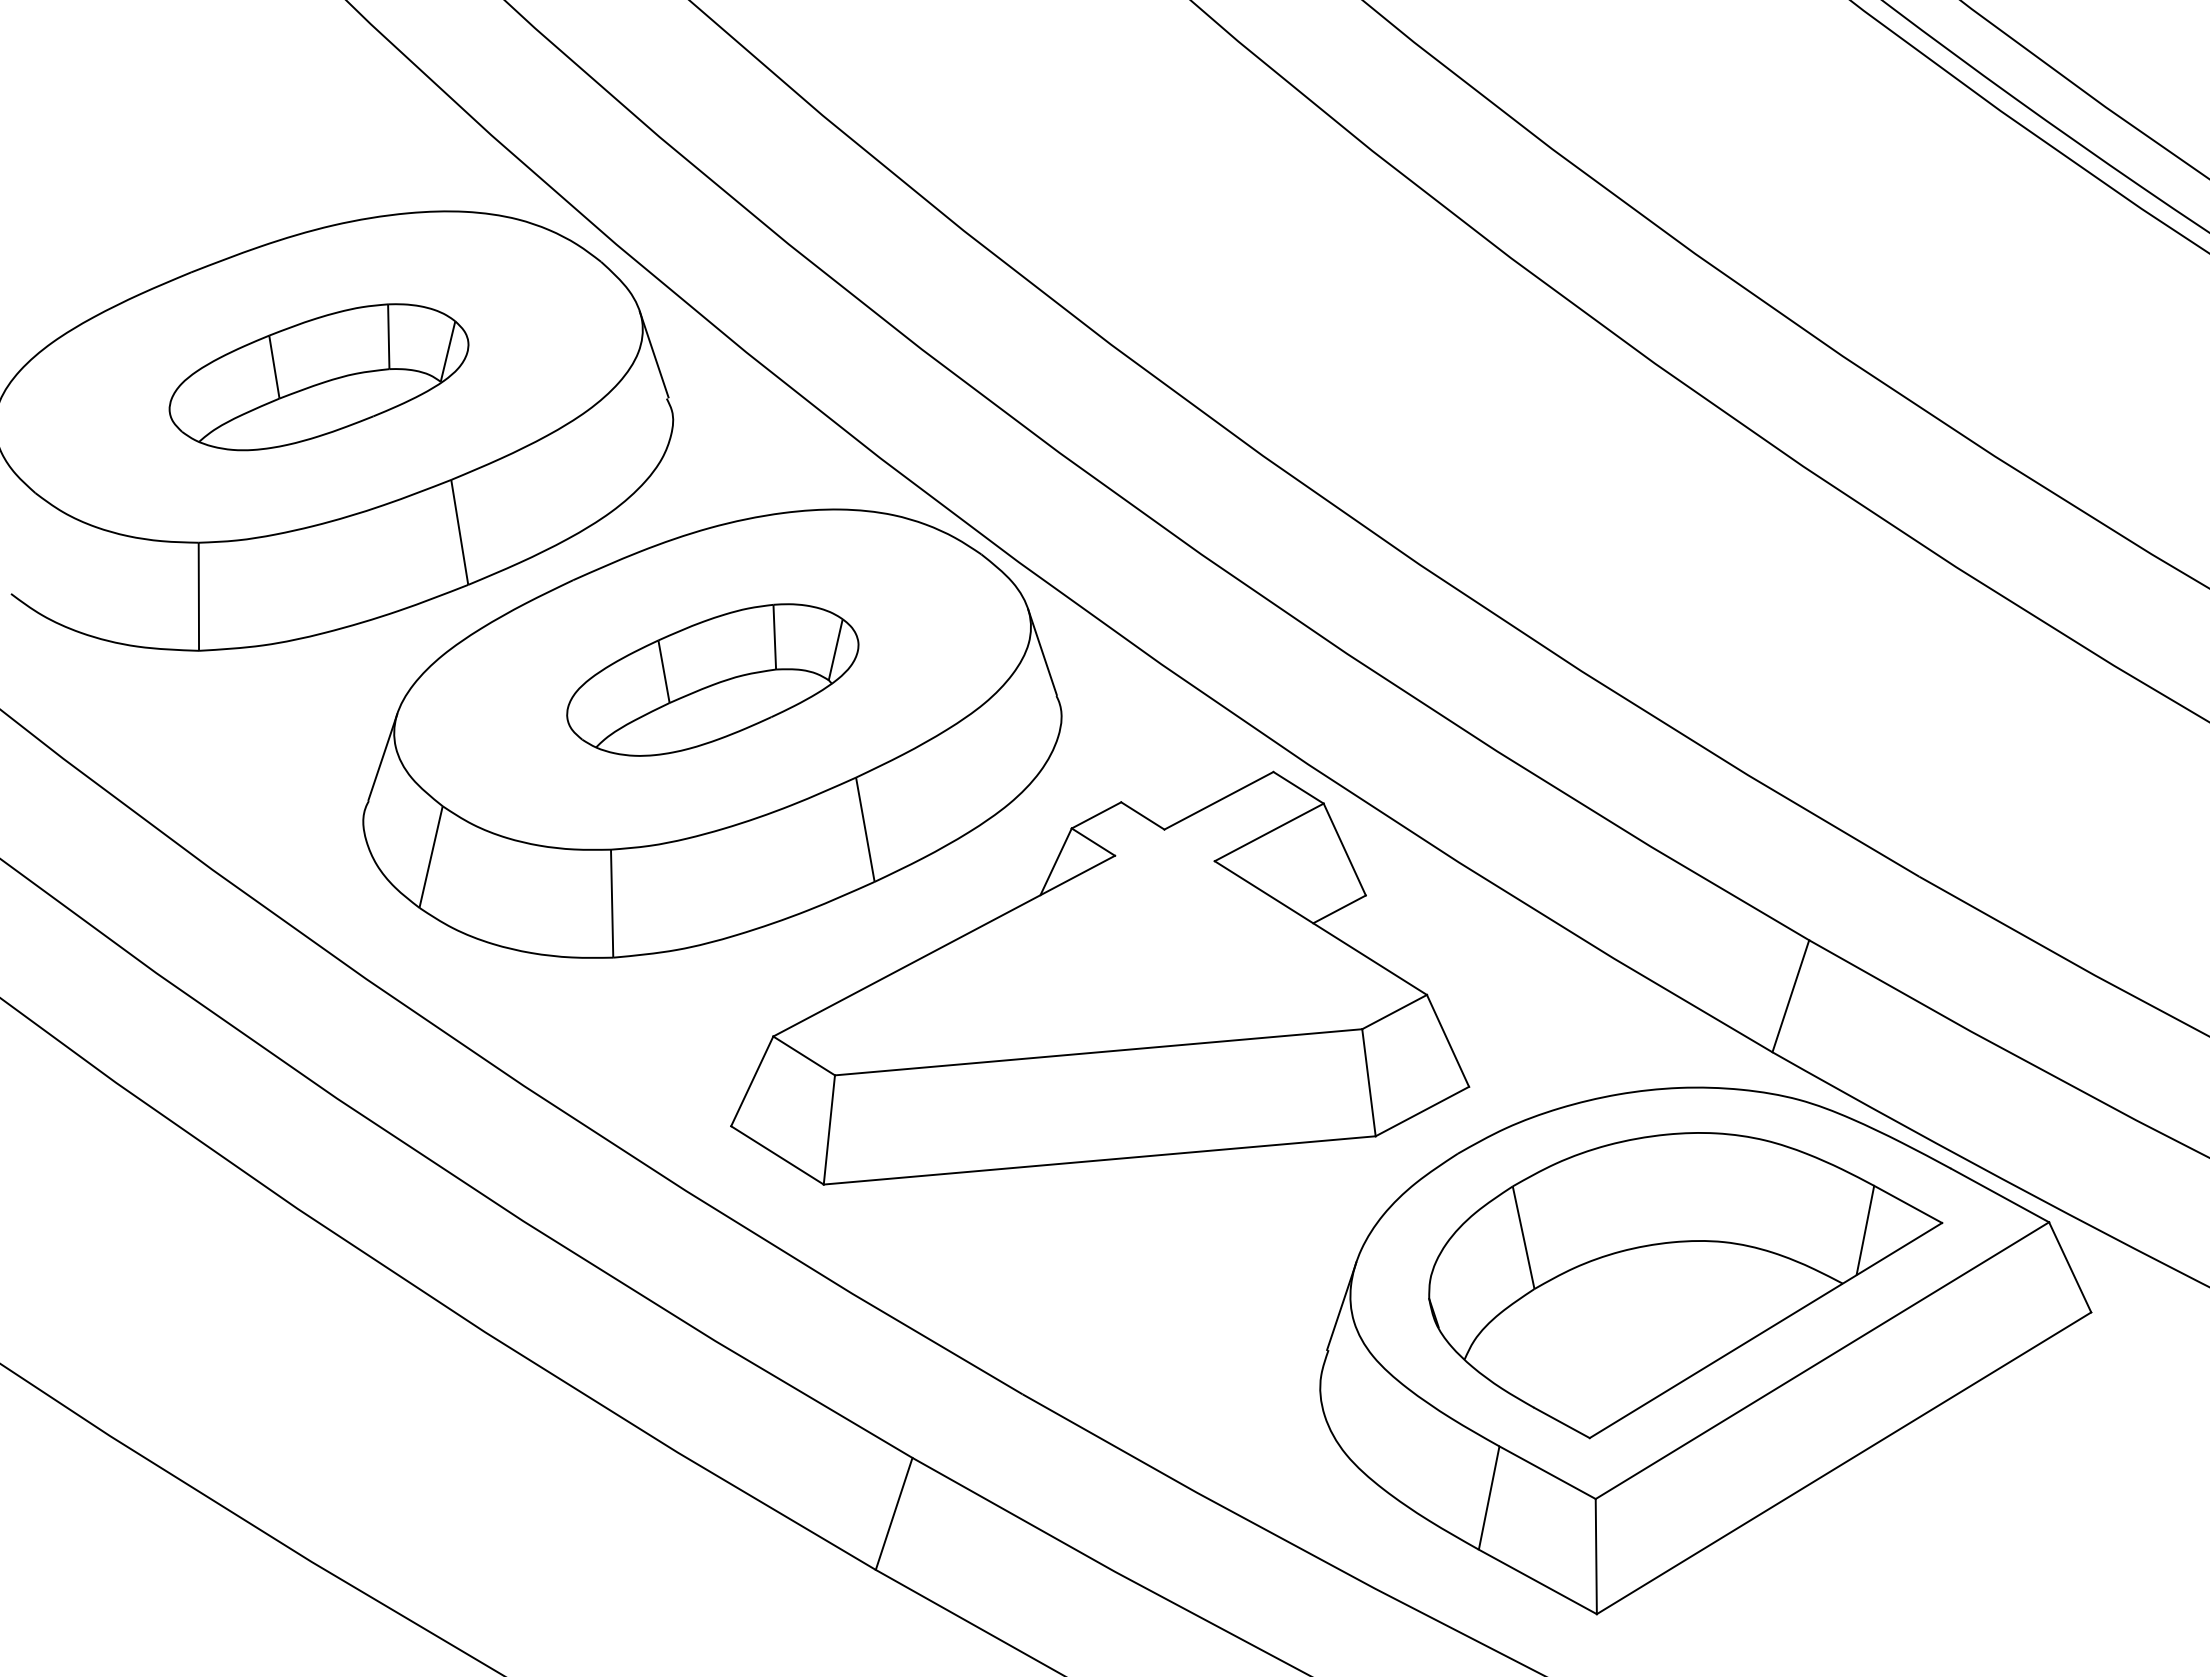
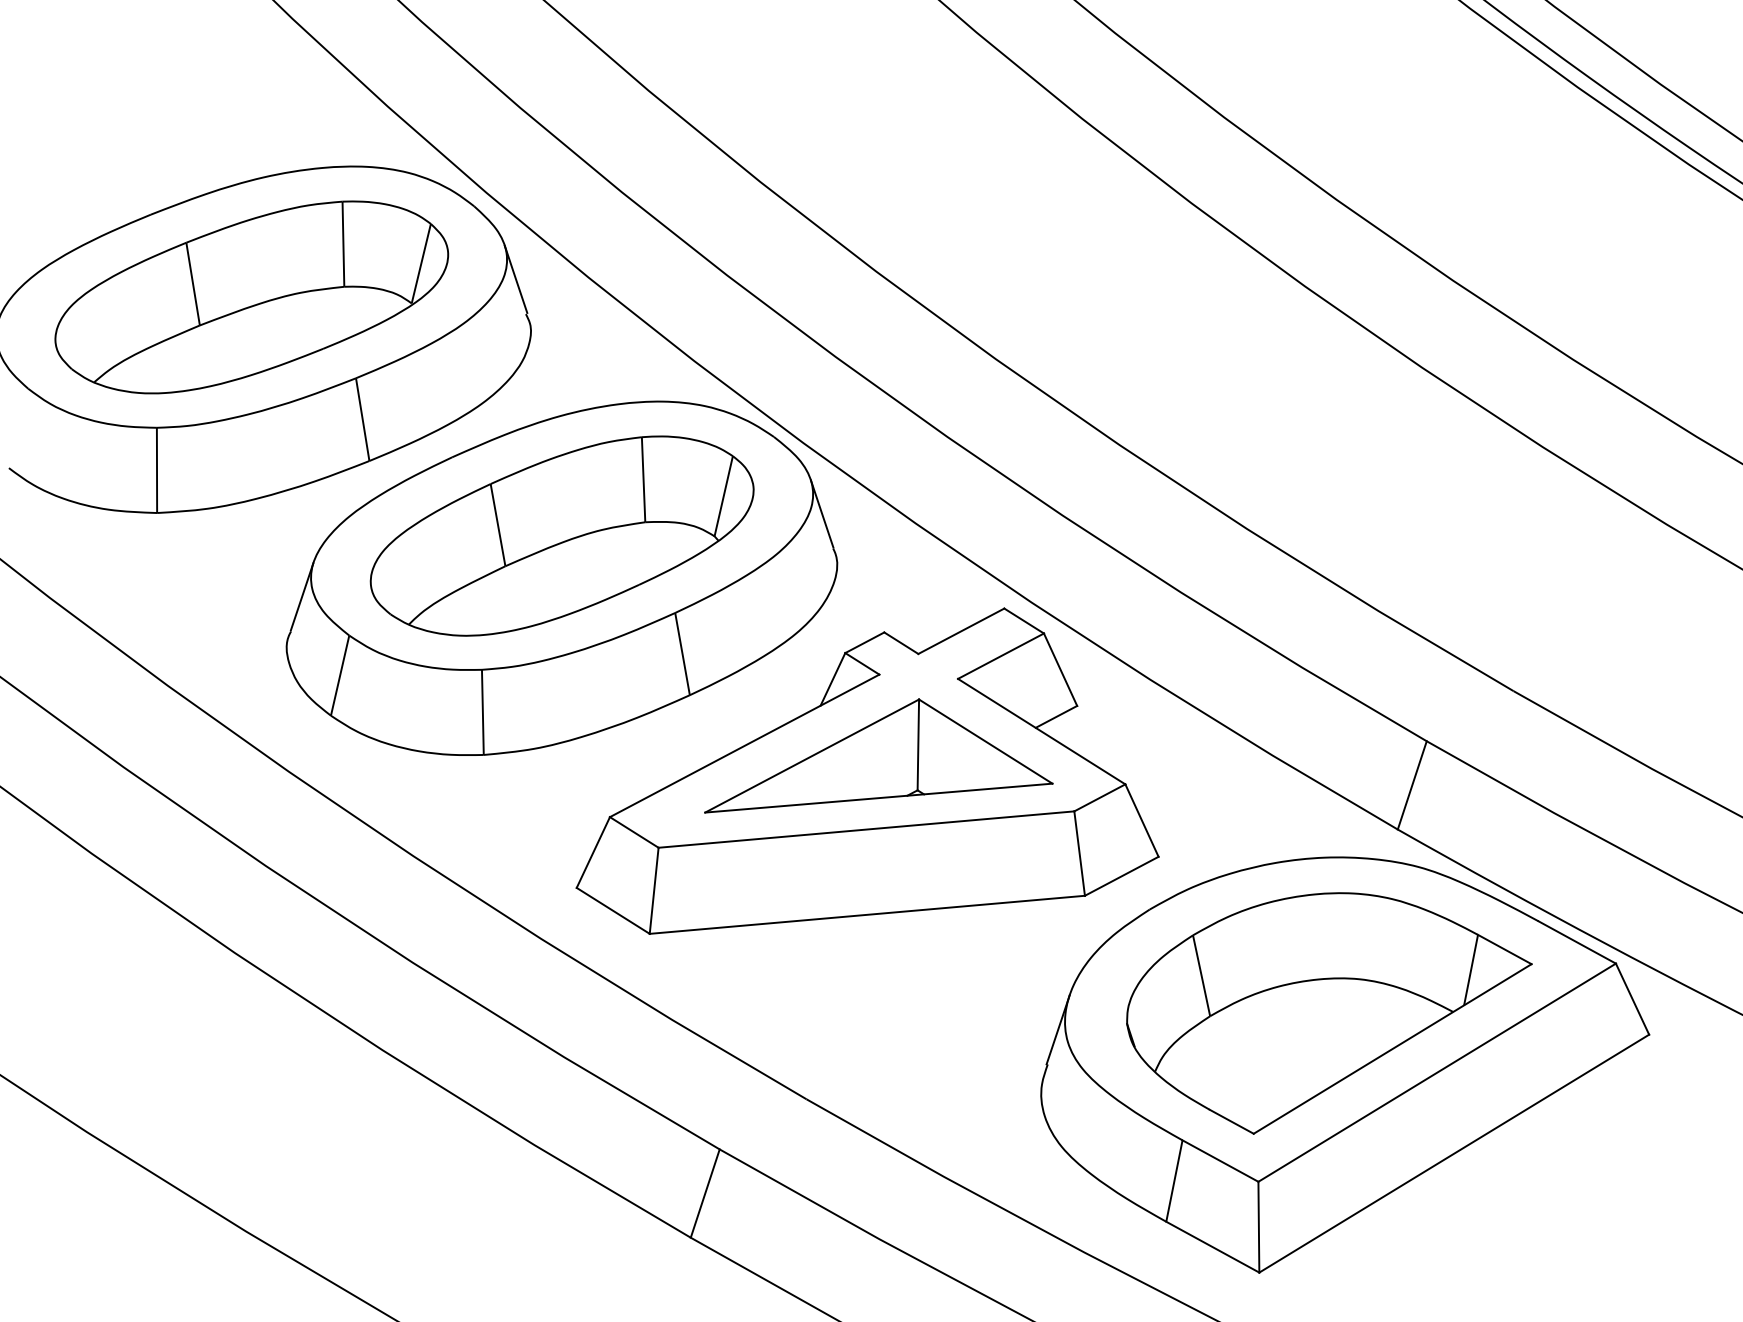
part: (318, 376) -> (251, 296), size x1.67
part: (712, 679) -> (562, 535), size x1.67
part: (1114, 958) -> (878, 755), added

